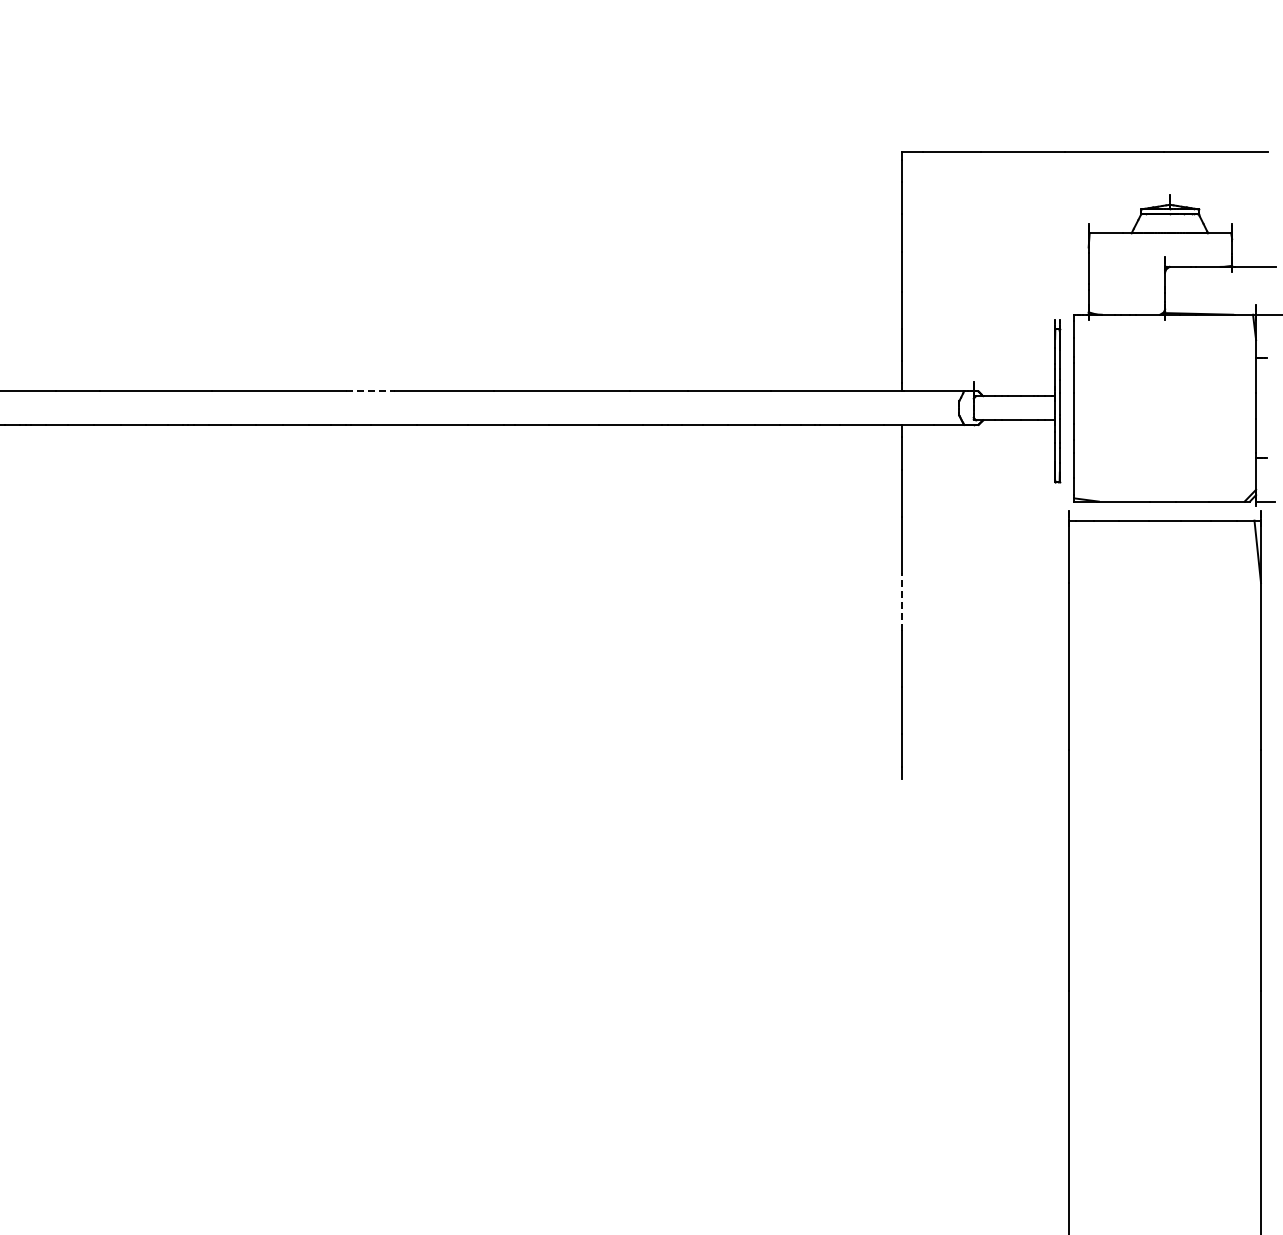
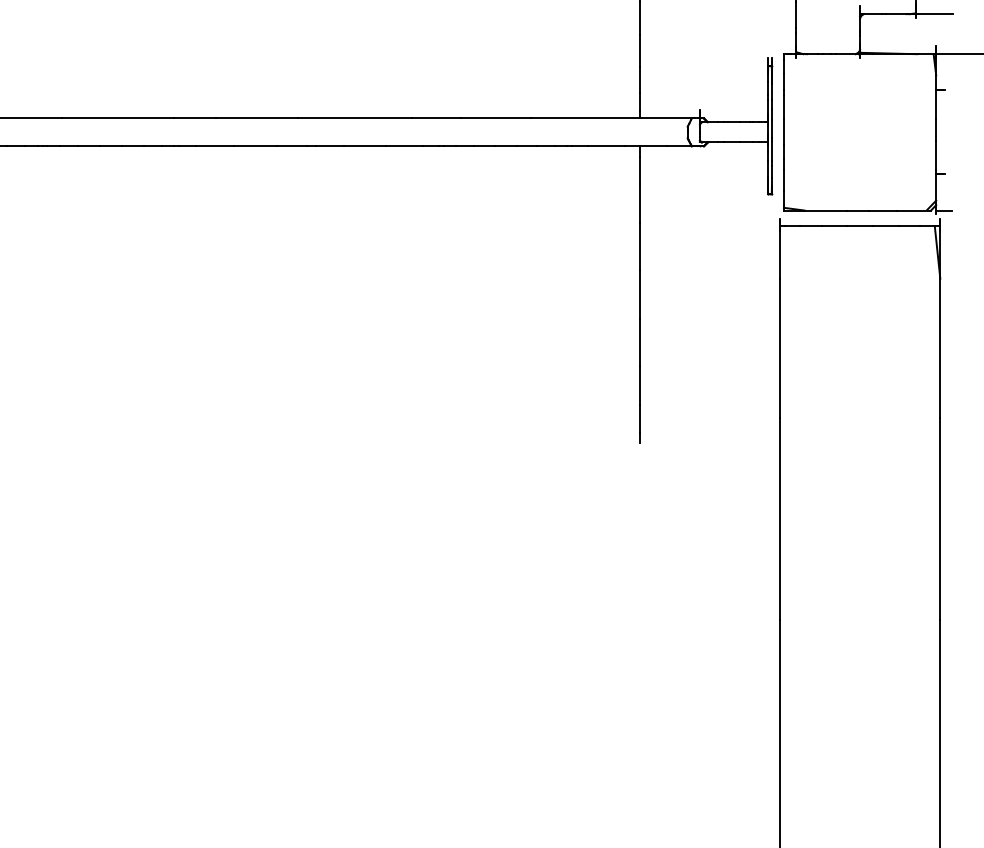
line: (370, 391) -> (195, 118), dashed -> solid
line: (901, 601) -> (639, 294), dashed -> solid

